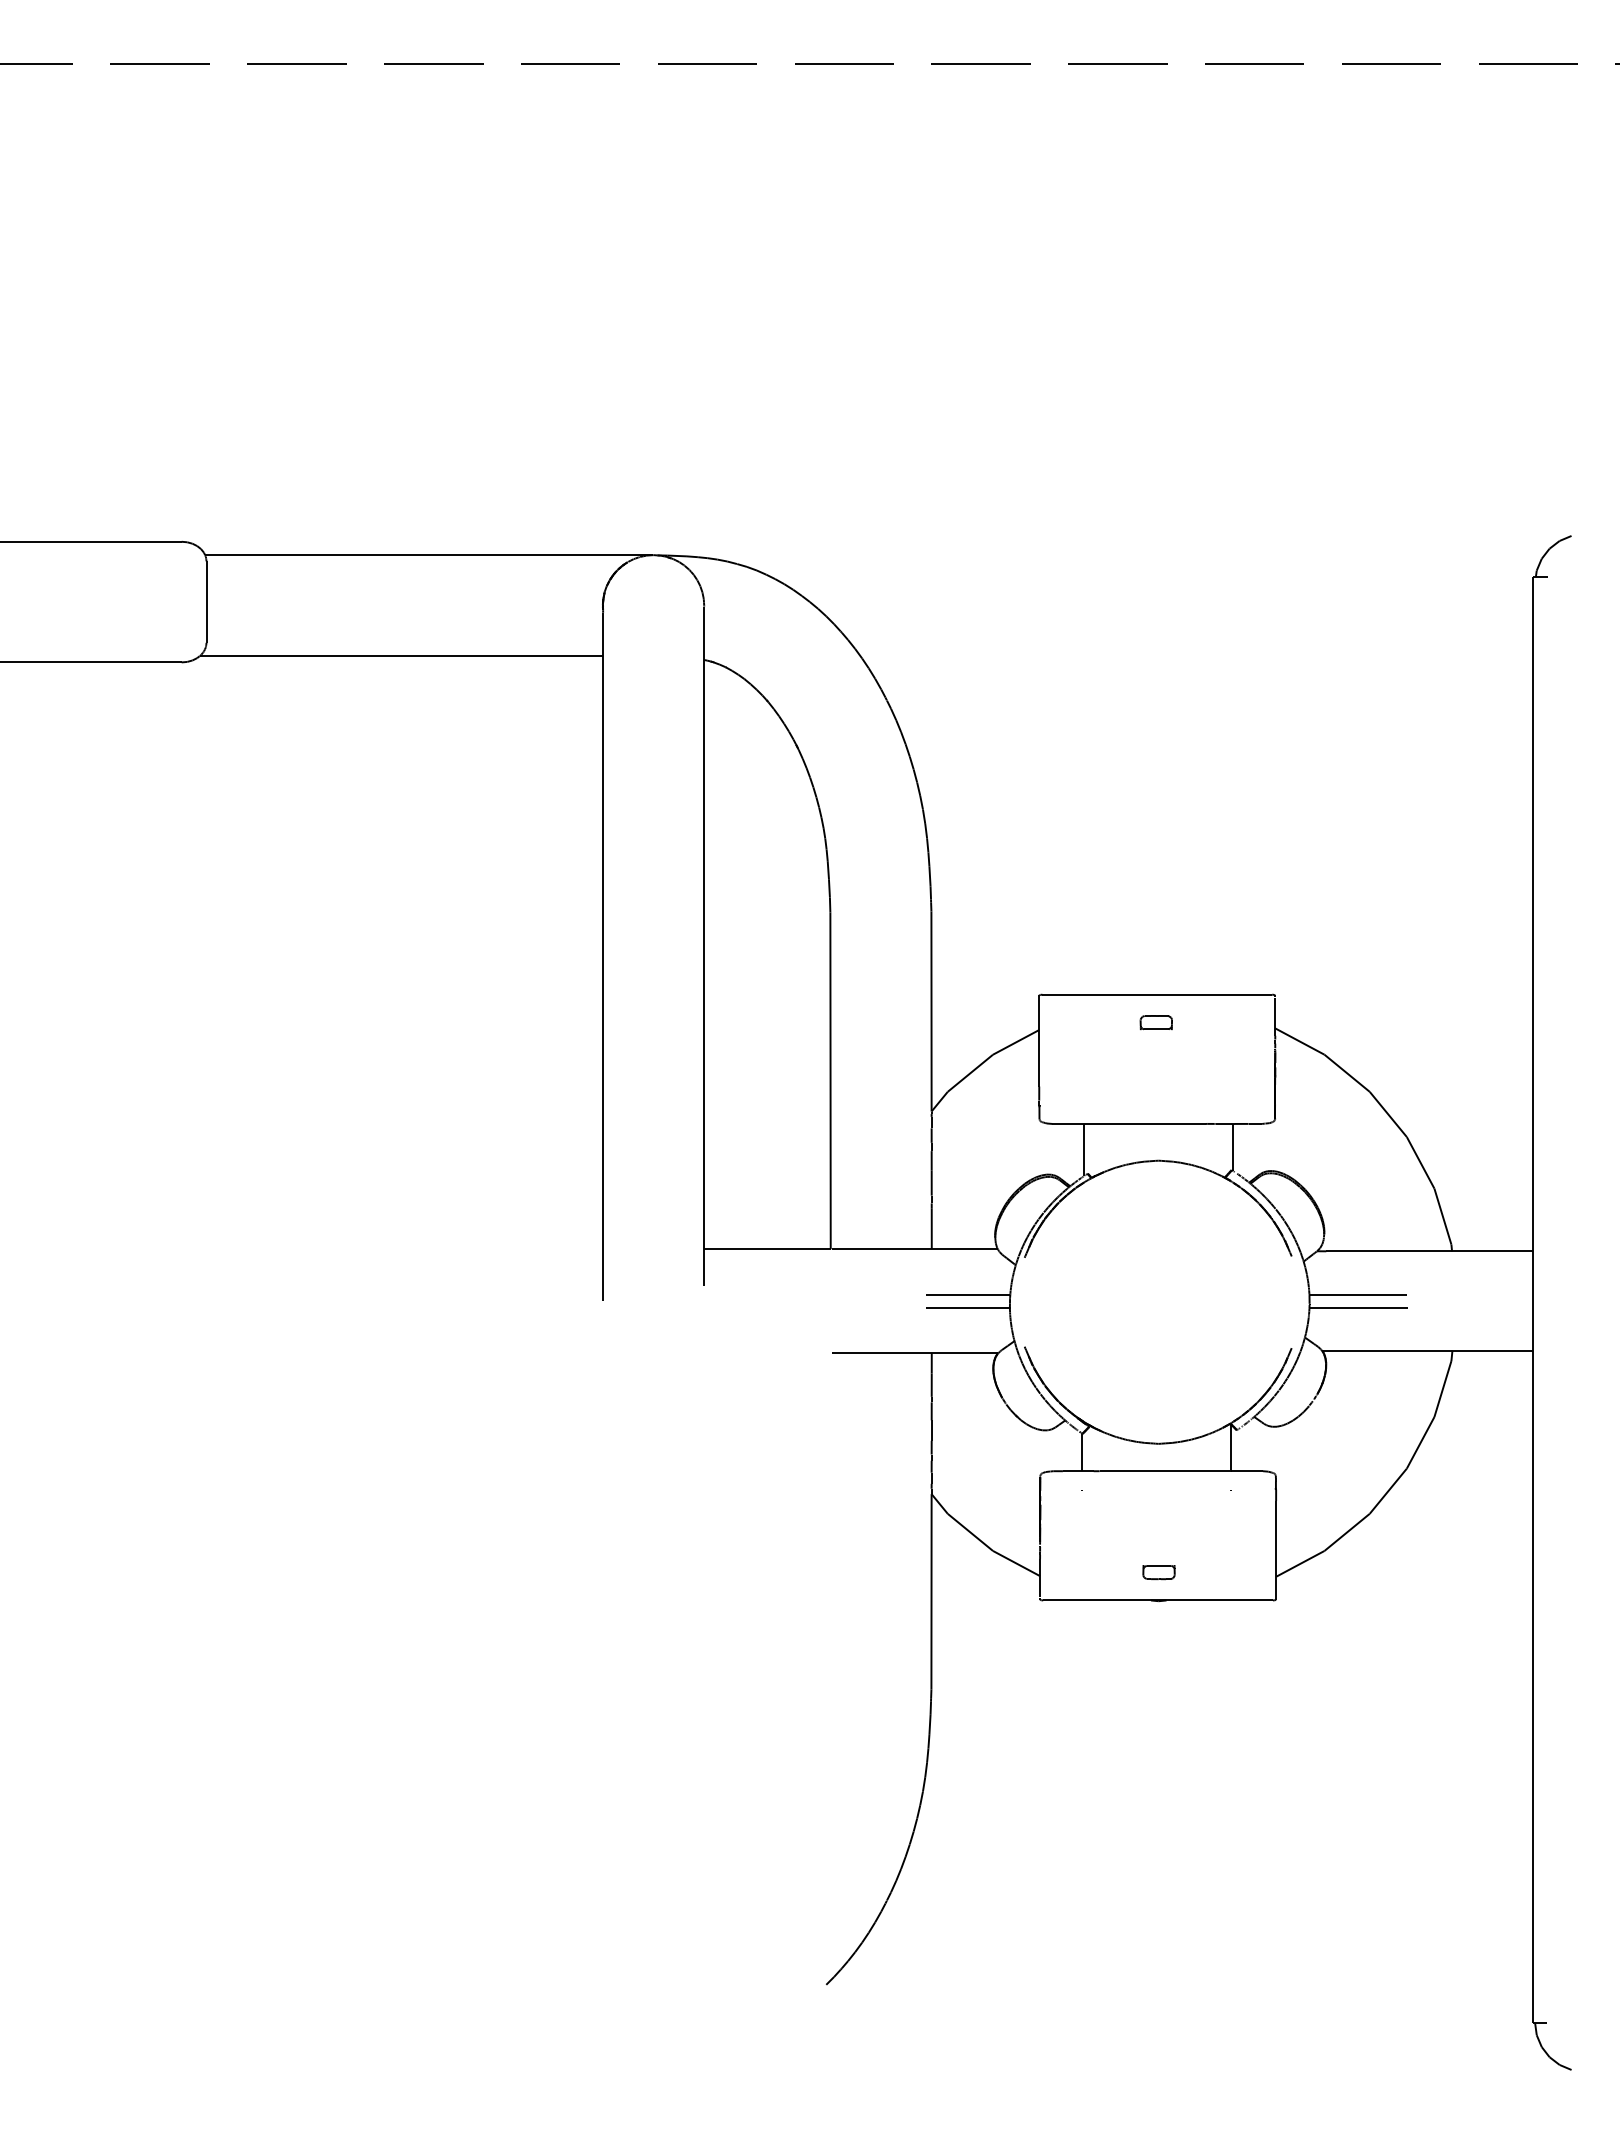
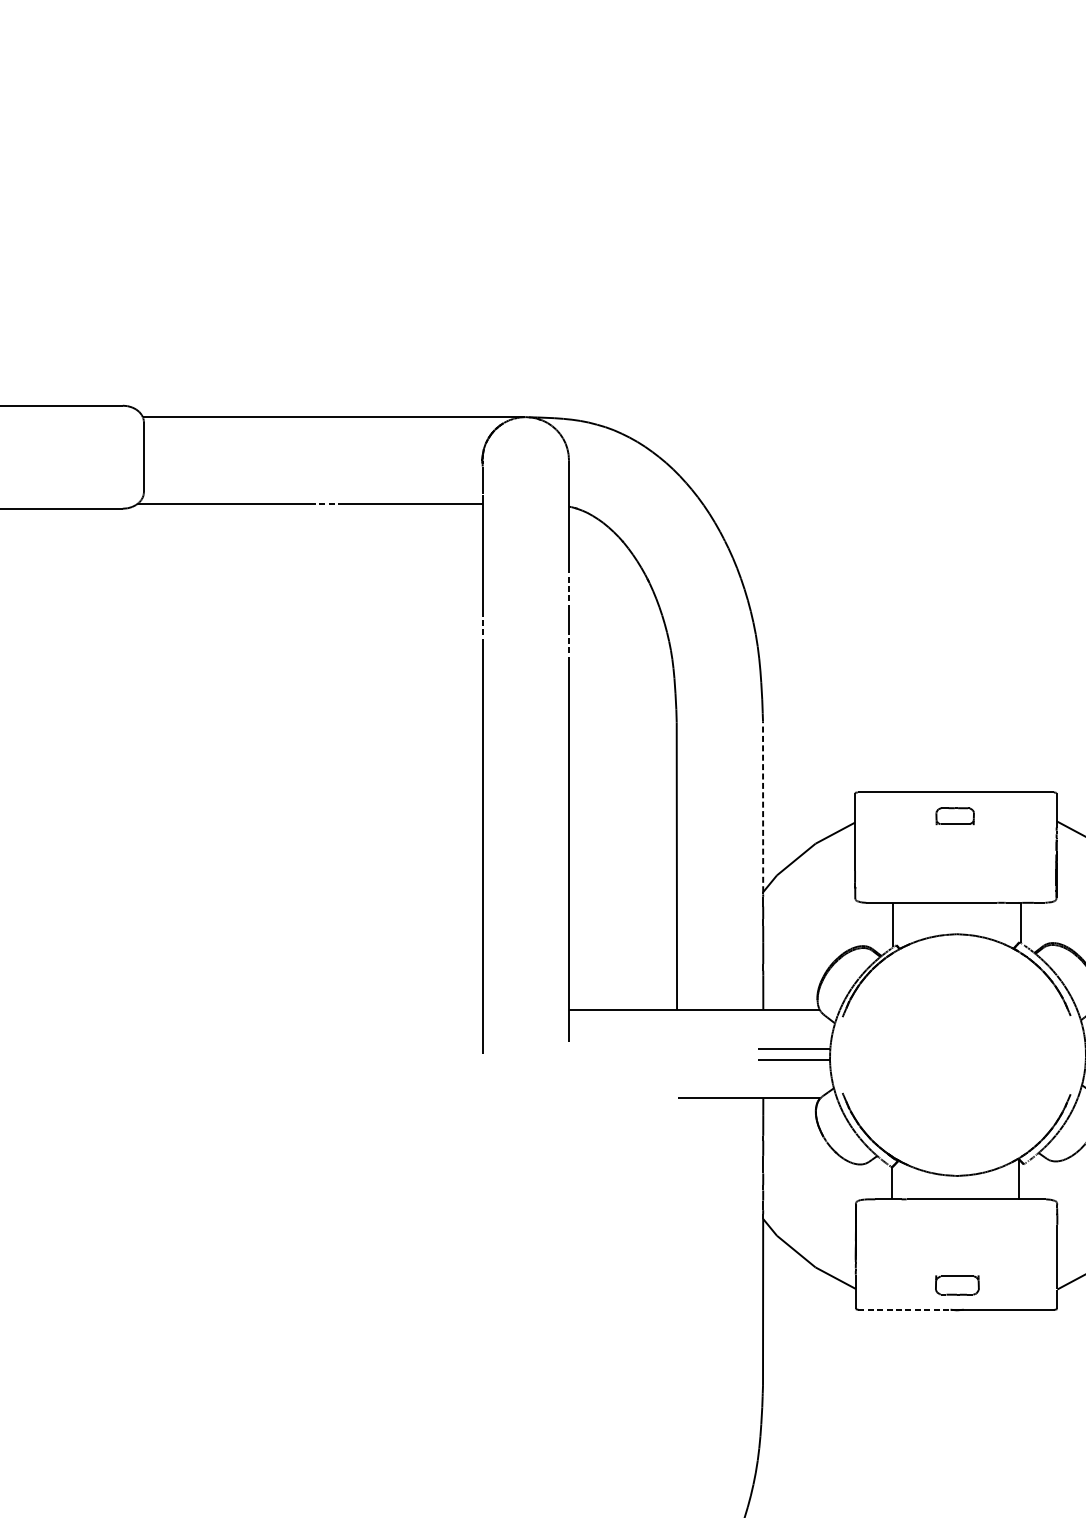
line: (421, 656) -> (327, 503), solid -> dashed
line: (704, 759) -> (569, 591), solid -> dashed
line: (603, 799) -> (482, 625), solid -> dashed
line: (704, 824) -> (569, 647), solid -> dashed
line: (931, 1010) -> (763, 805), solid -> dashed
part: (1155, 1022) -> (954, 816), size x1.4
part: (1158, 1572) -> (956, 1285), size x1.6
line: (1097, 1600) -> (904, 1309), solid -> dashed

